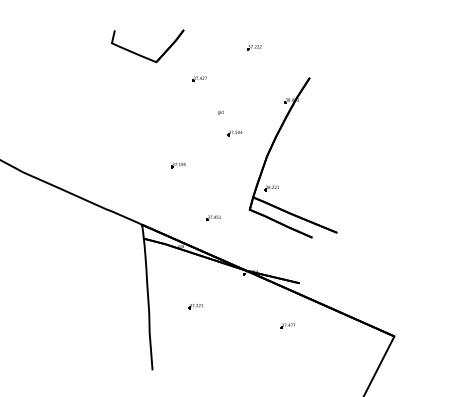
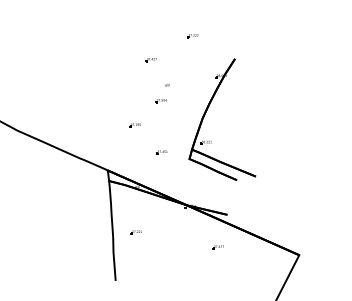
part: (143, 54) -> (108, 41), removed
part: (233, 133) -> (160, 101), moved
part: (212, 218) -> (161, 152), moved
part: (194, 306) -> (135, 232), moved

